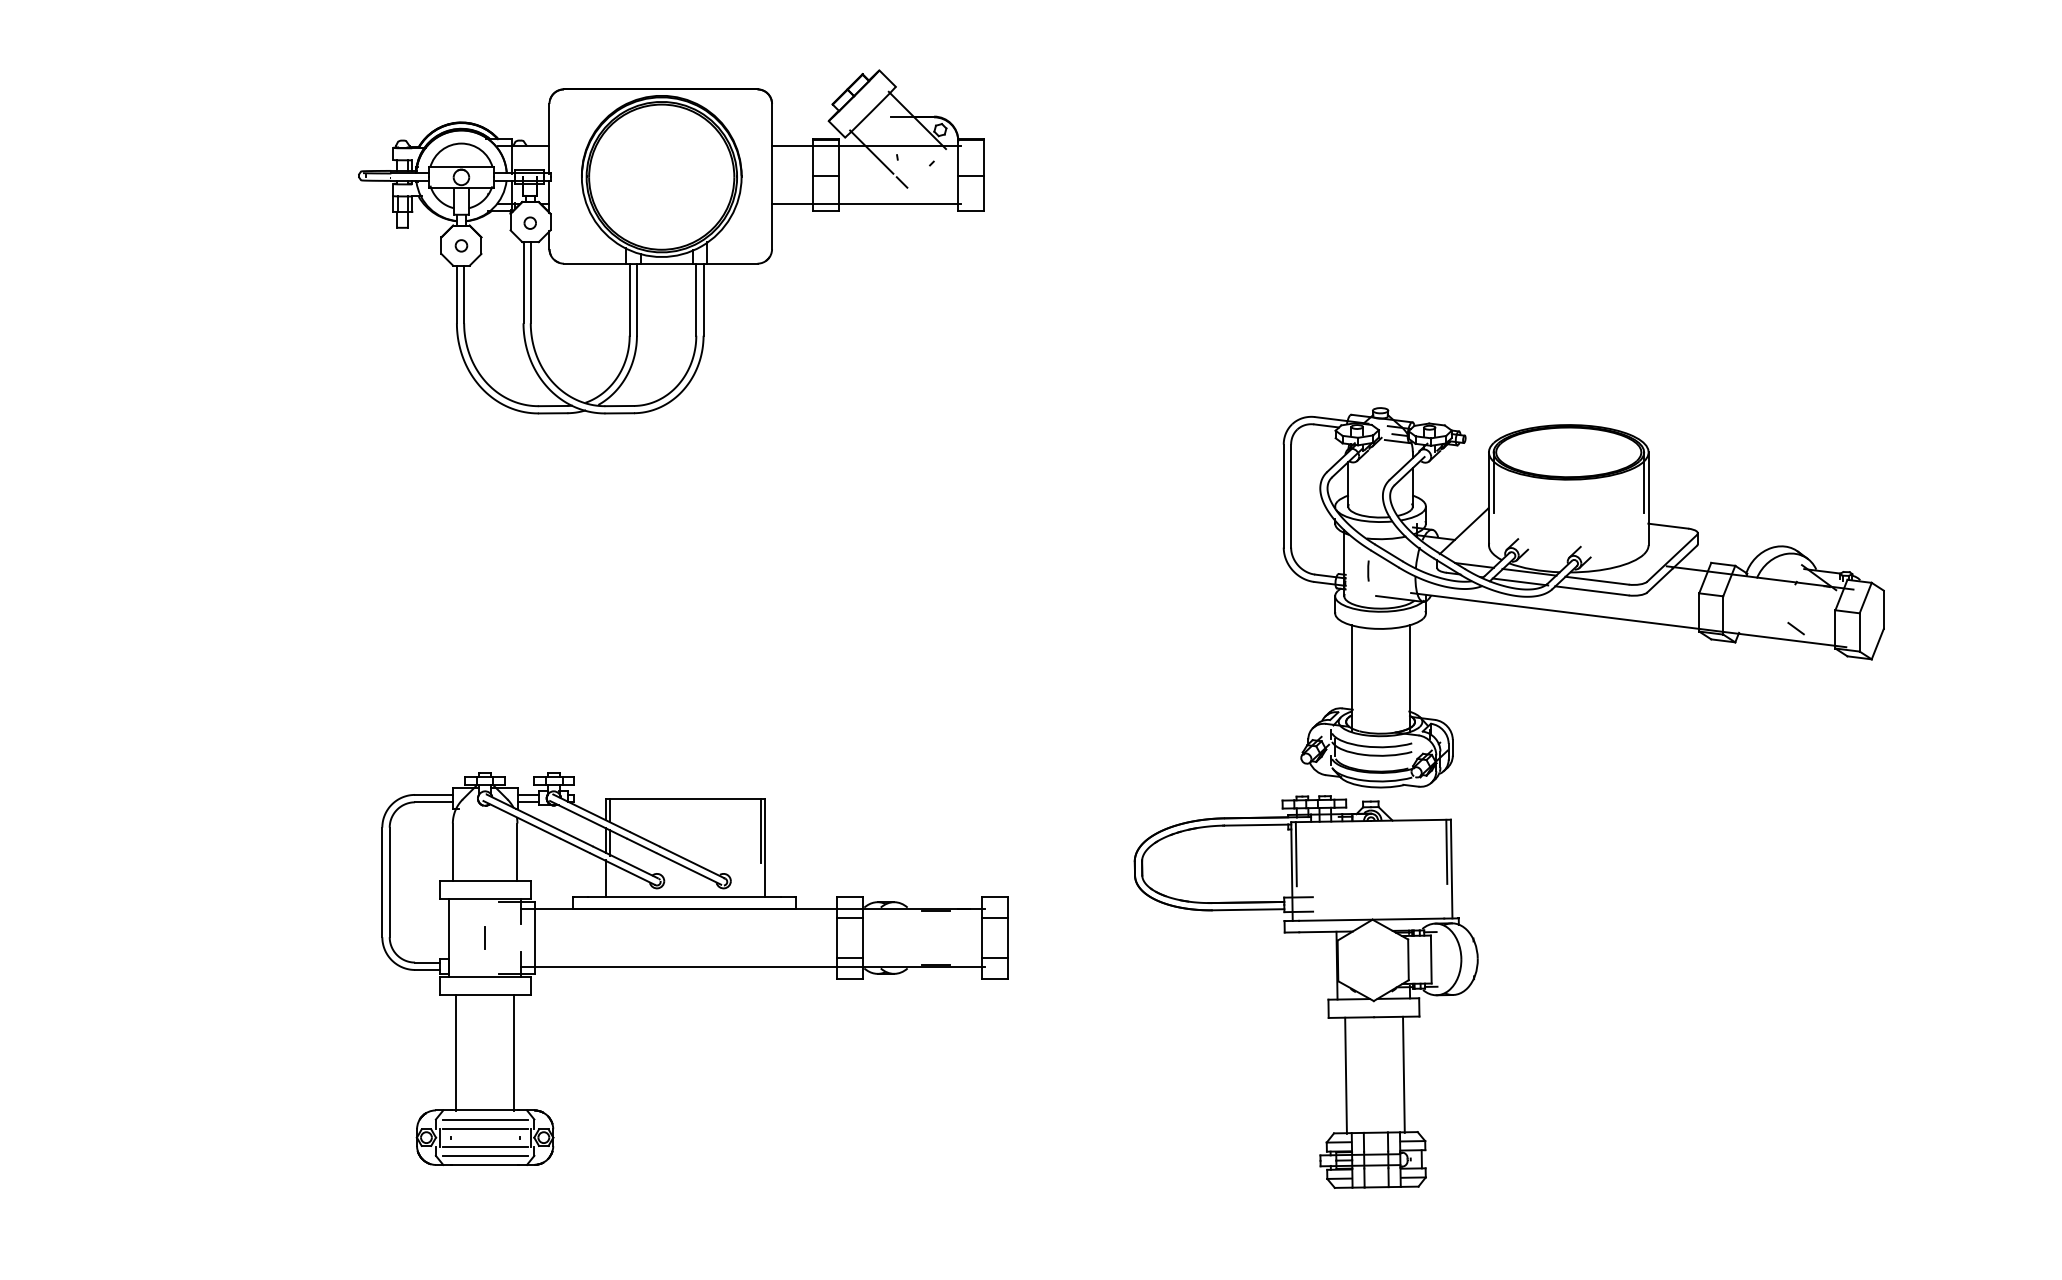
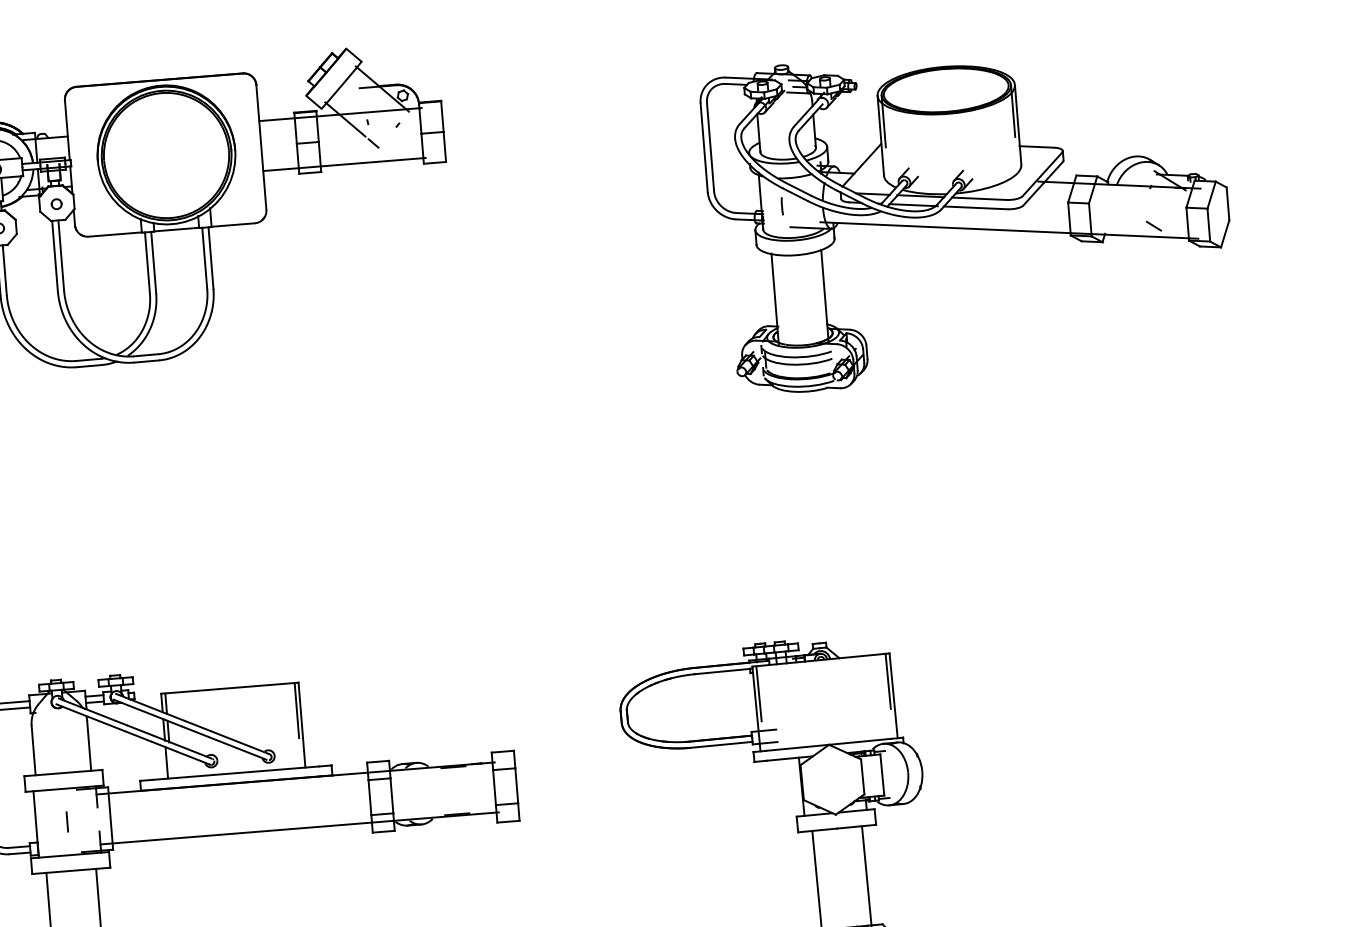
part: (1583, 597) -> (968, 214), moved

